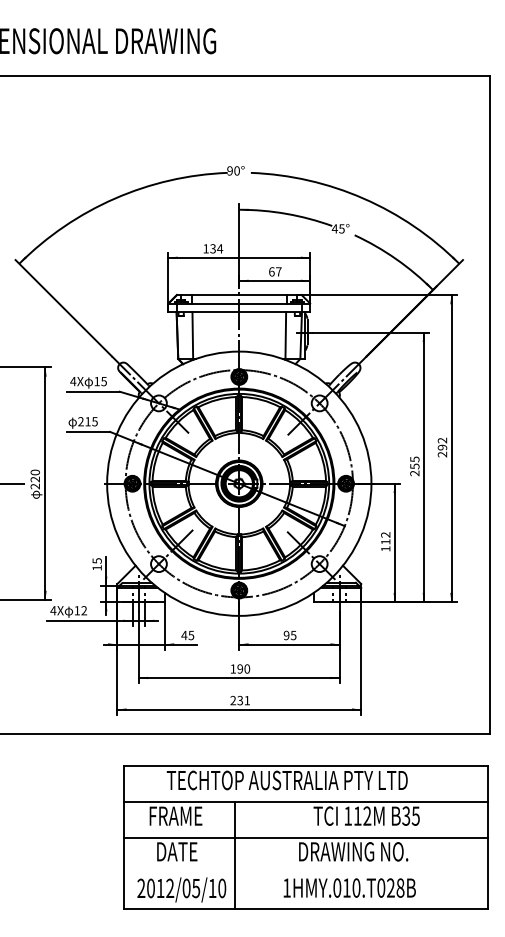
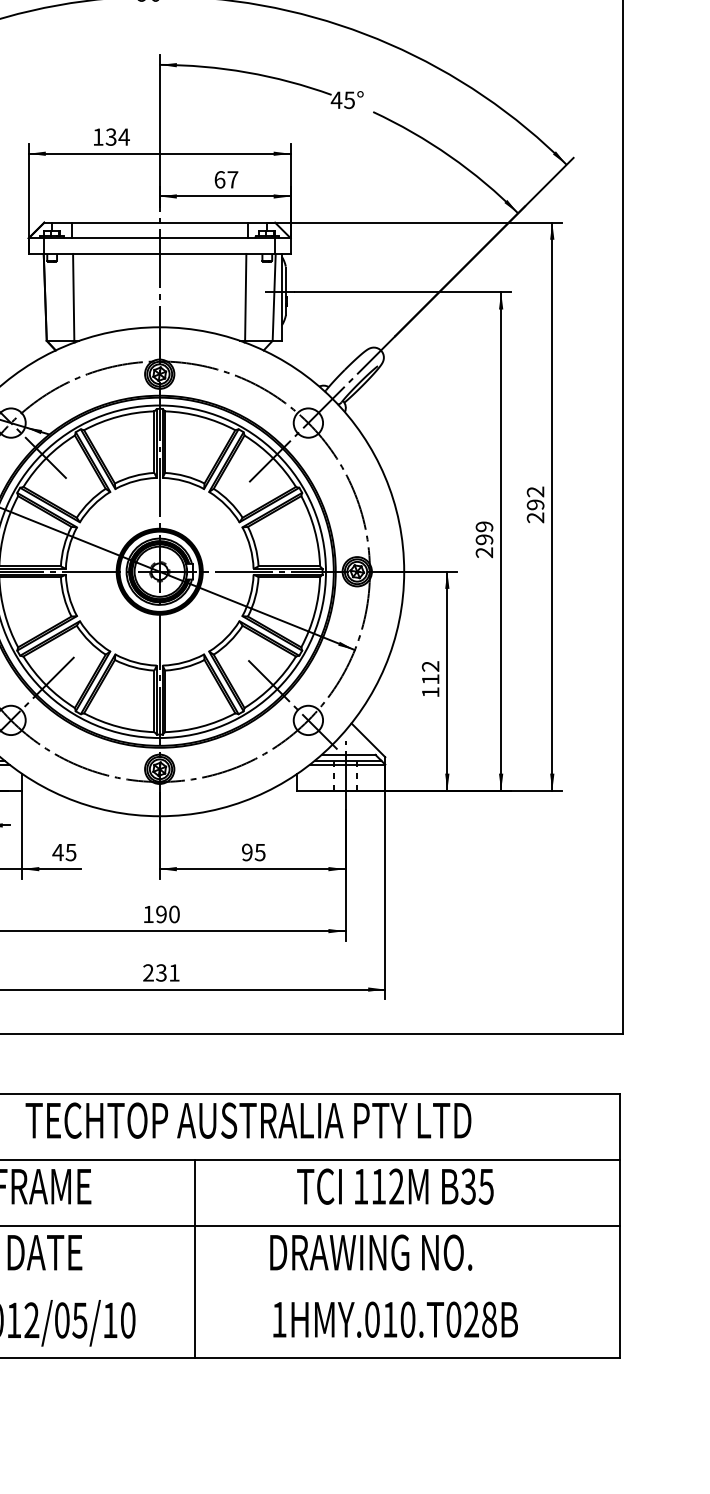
text: (414, 462) -> (483, 532), 255 -> 299
line: (234, 854) -> (195, 1257), moved
text: (349, 887) -> (395, 1318), moved

